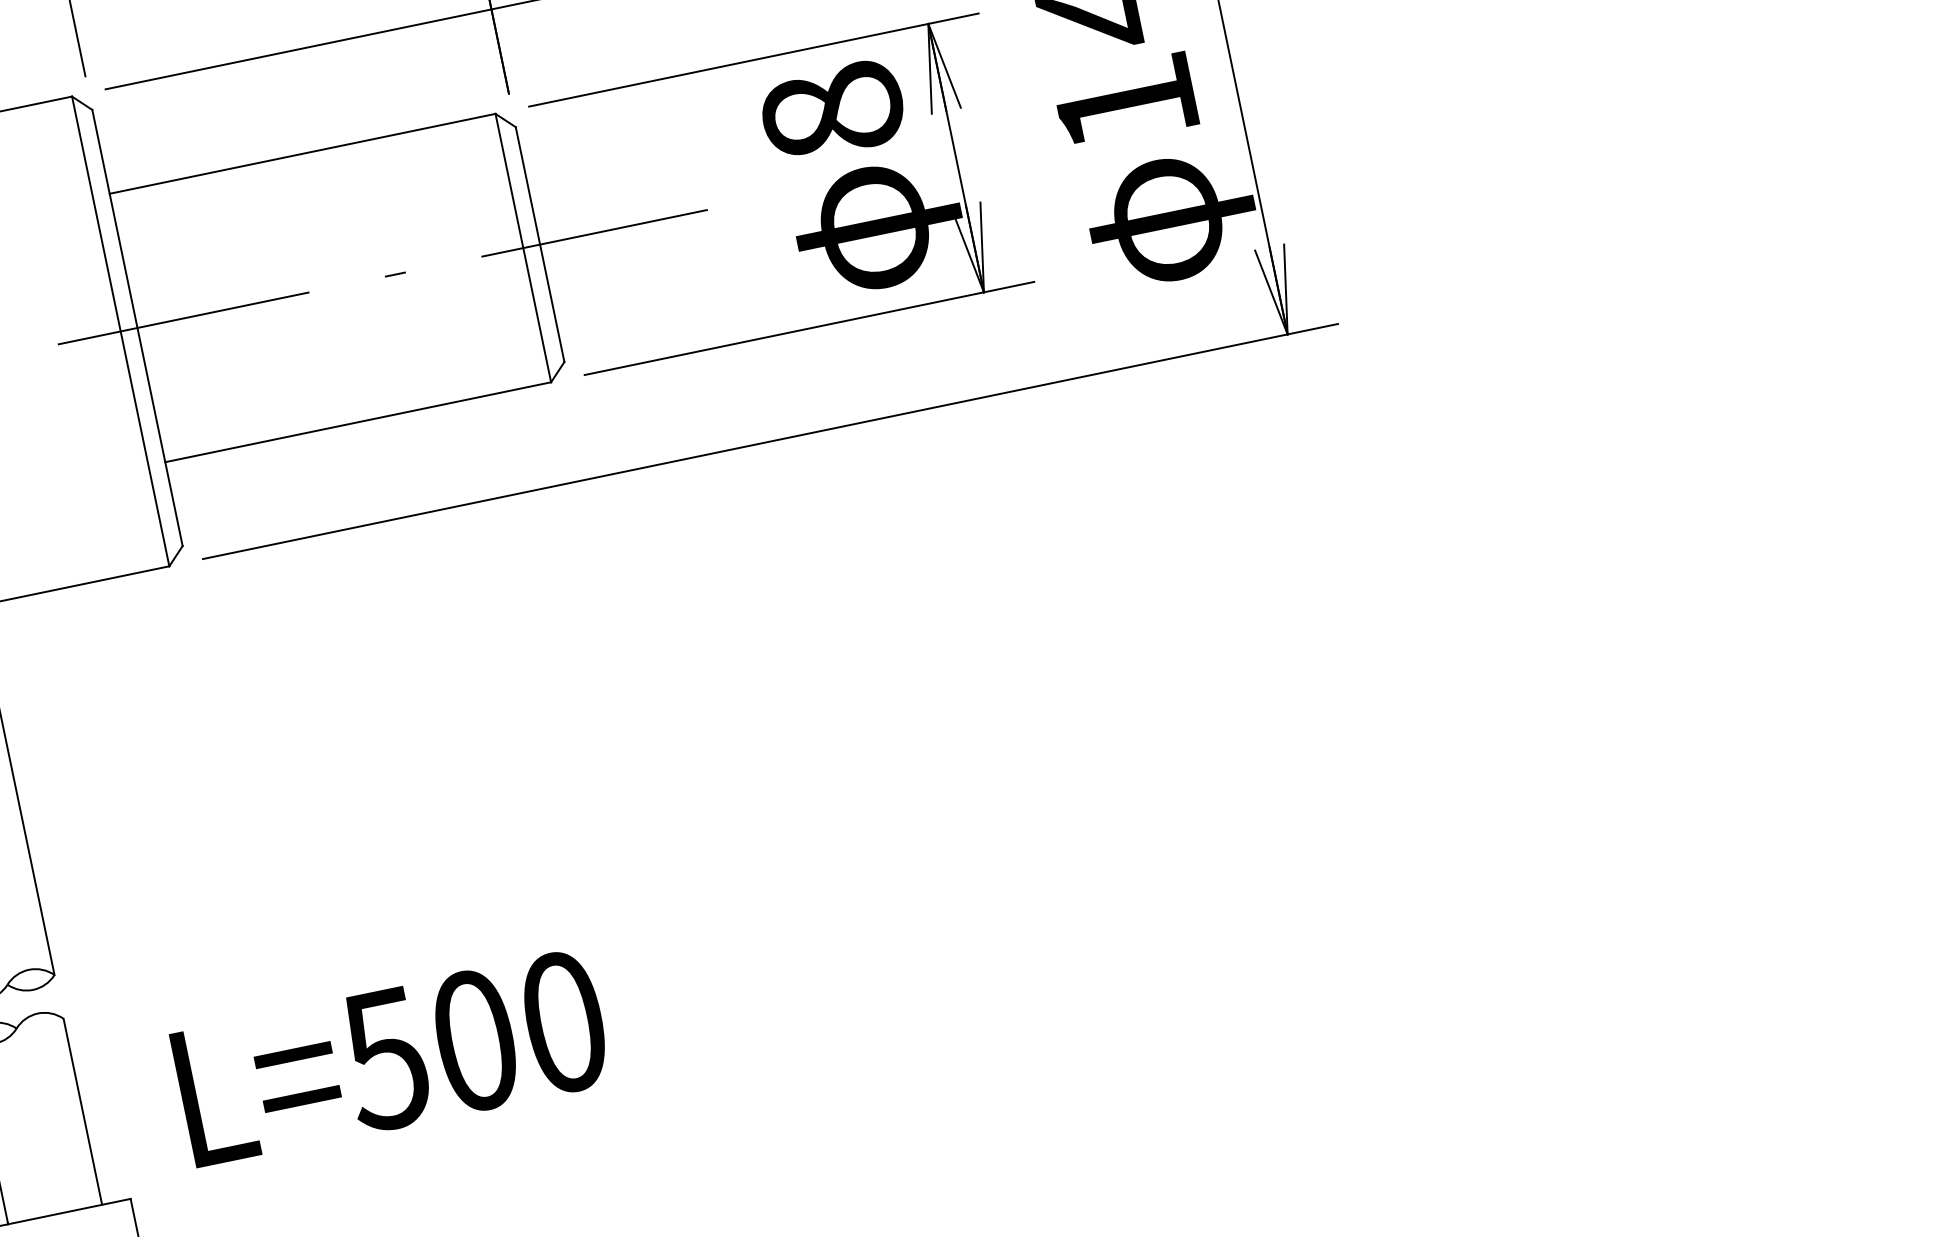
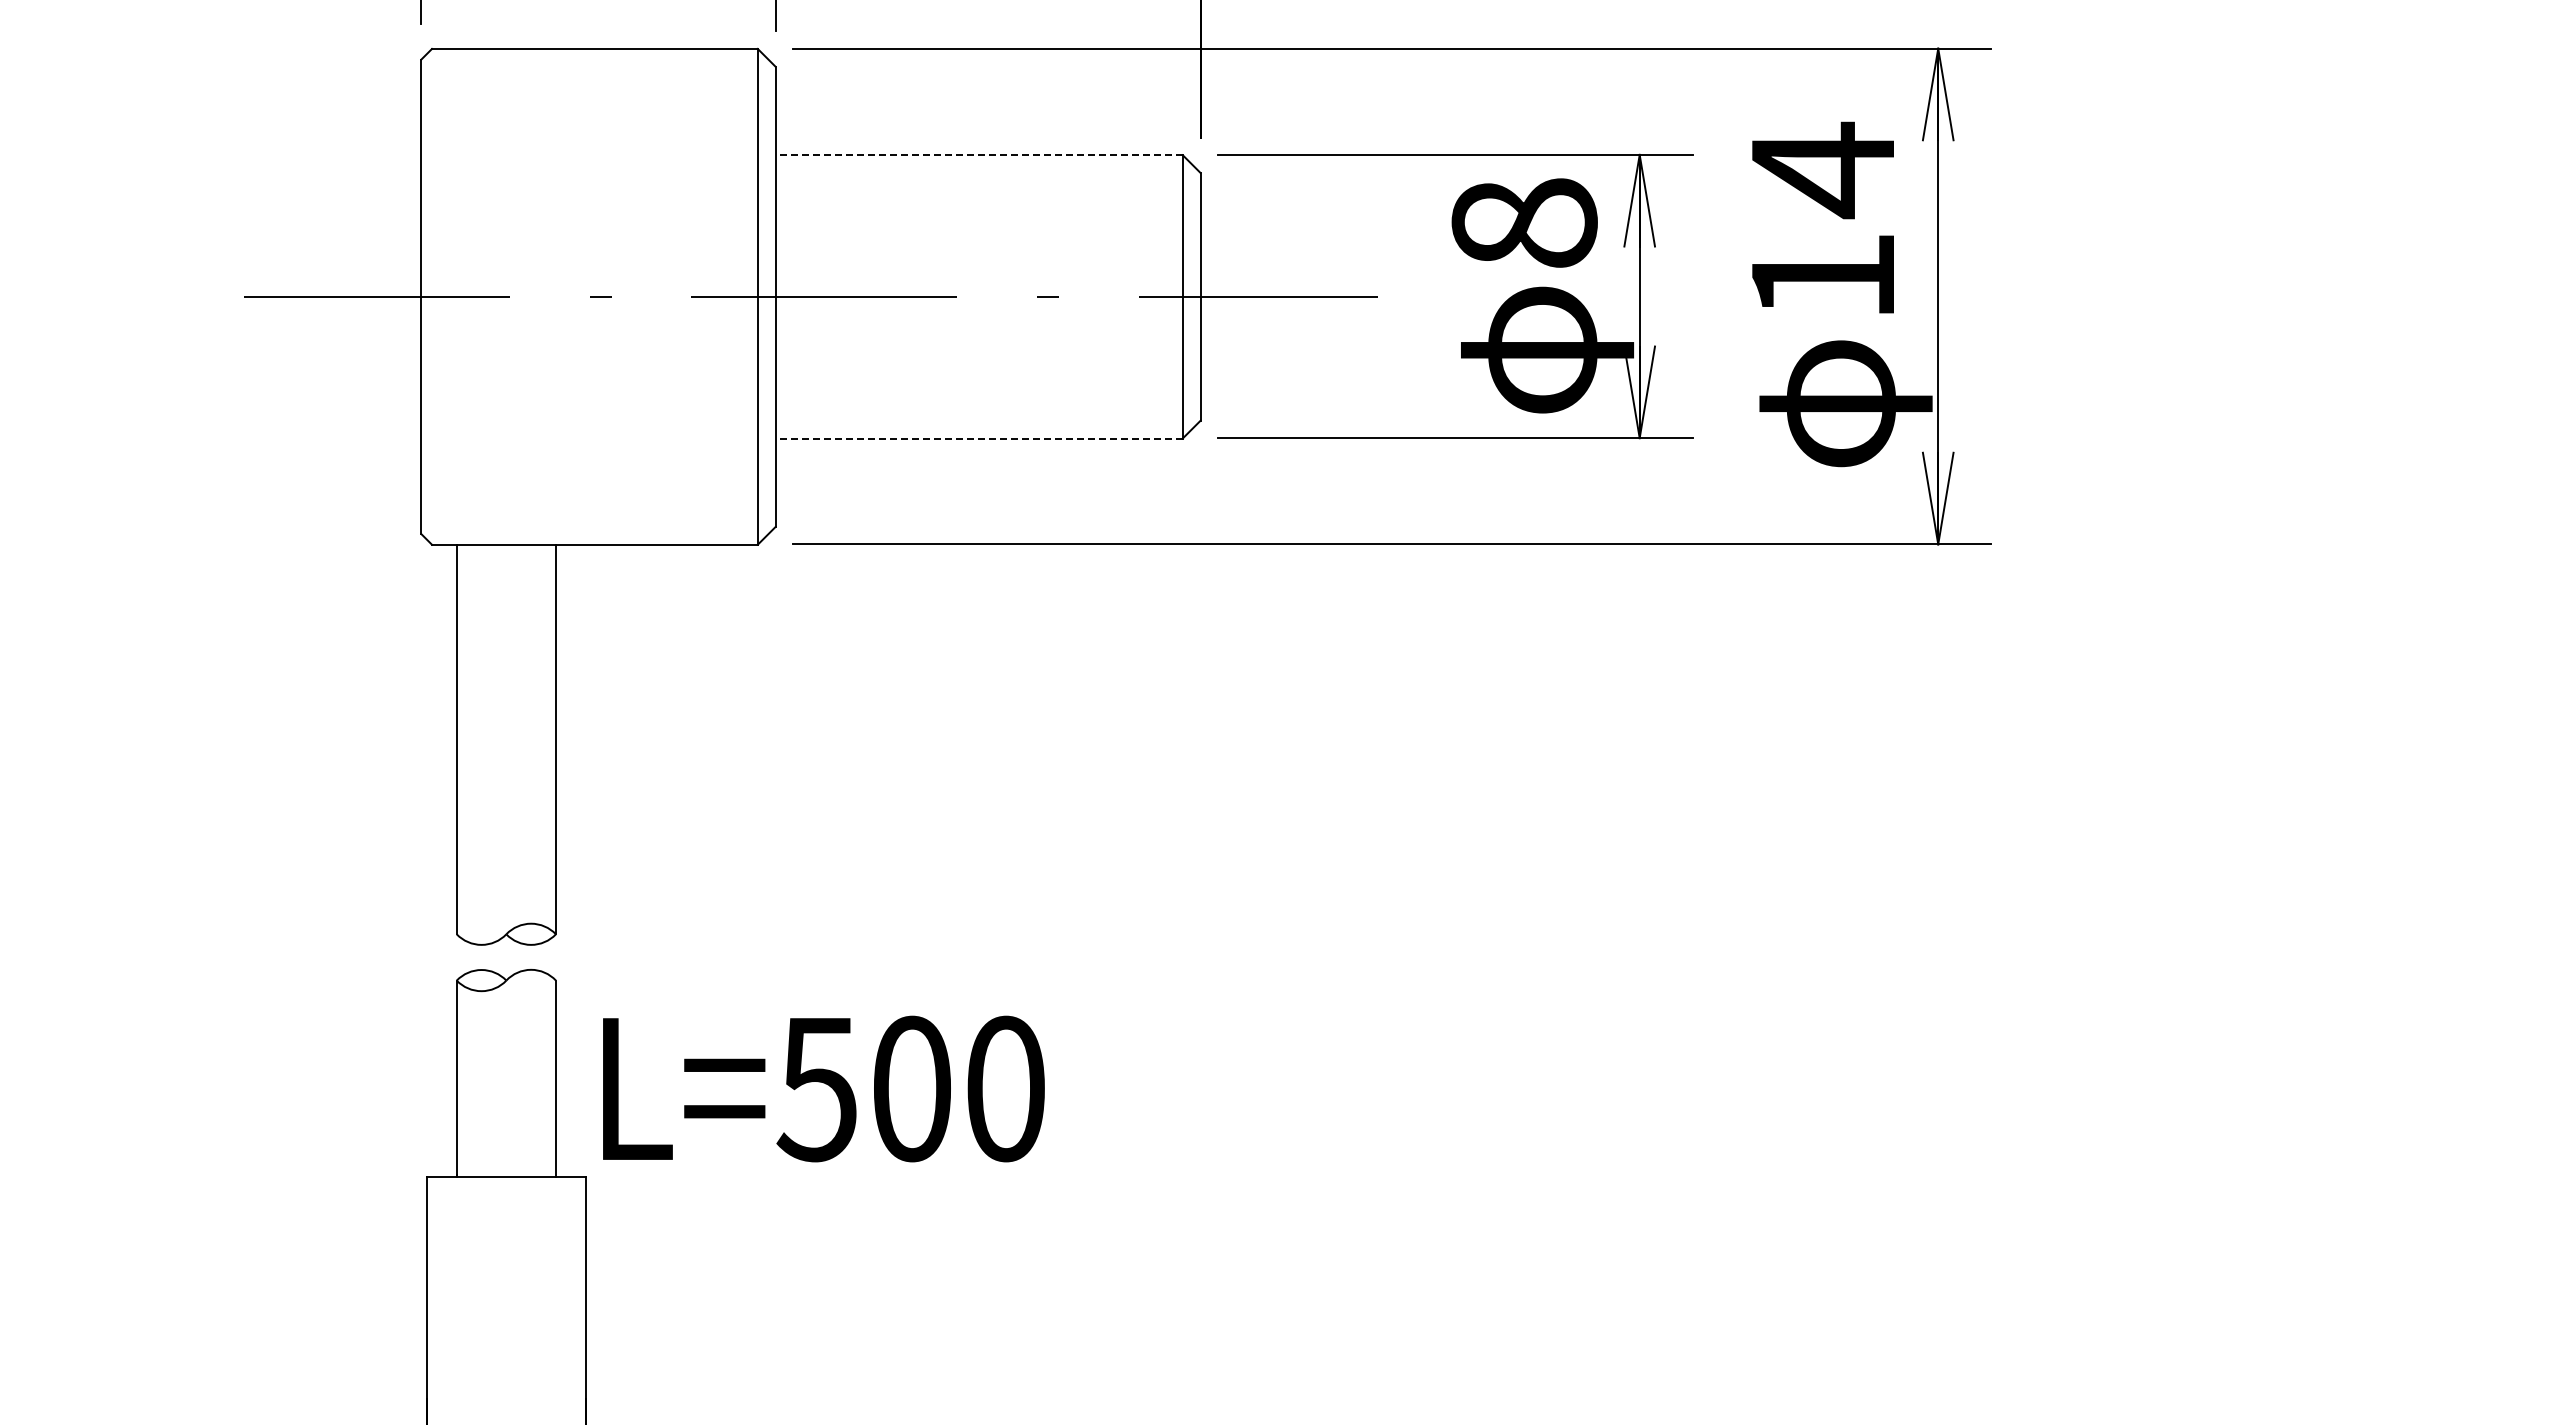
line: (303, 154) -> (979, 155), solid -> dashed
line: (358, 422) -> (979, 438), solid -> dashed
text: (391, 1057) -> (823, 1088), moved

